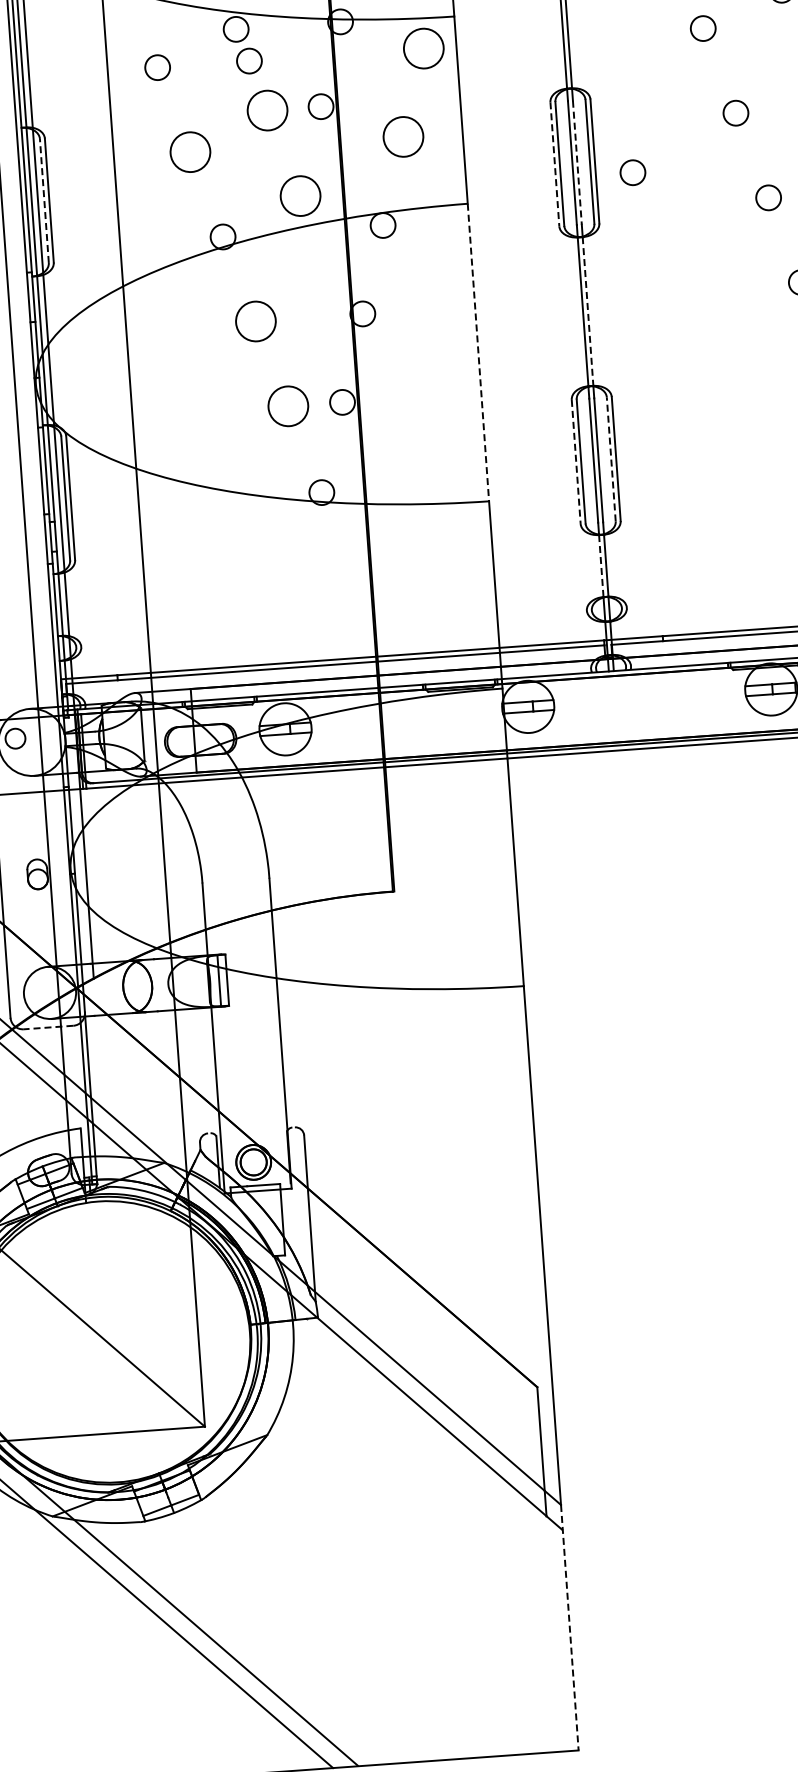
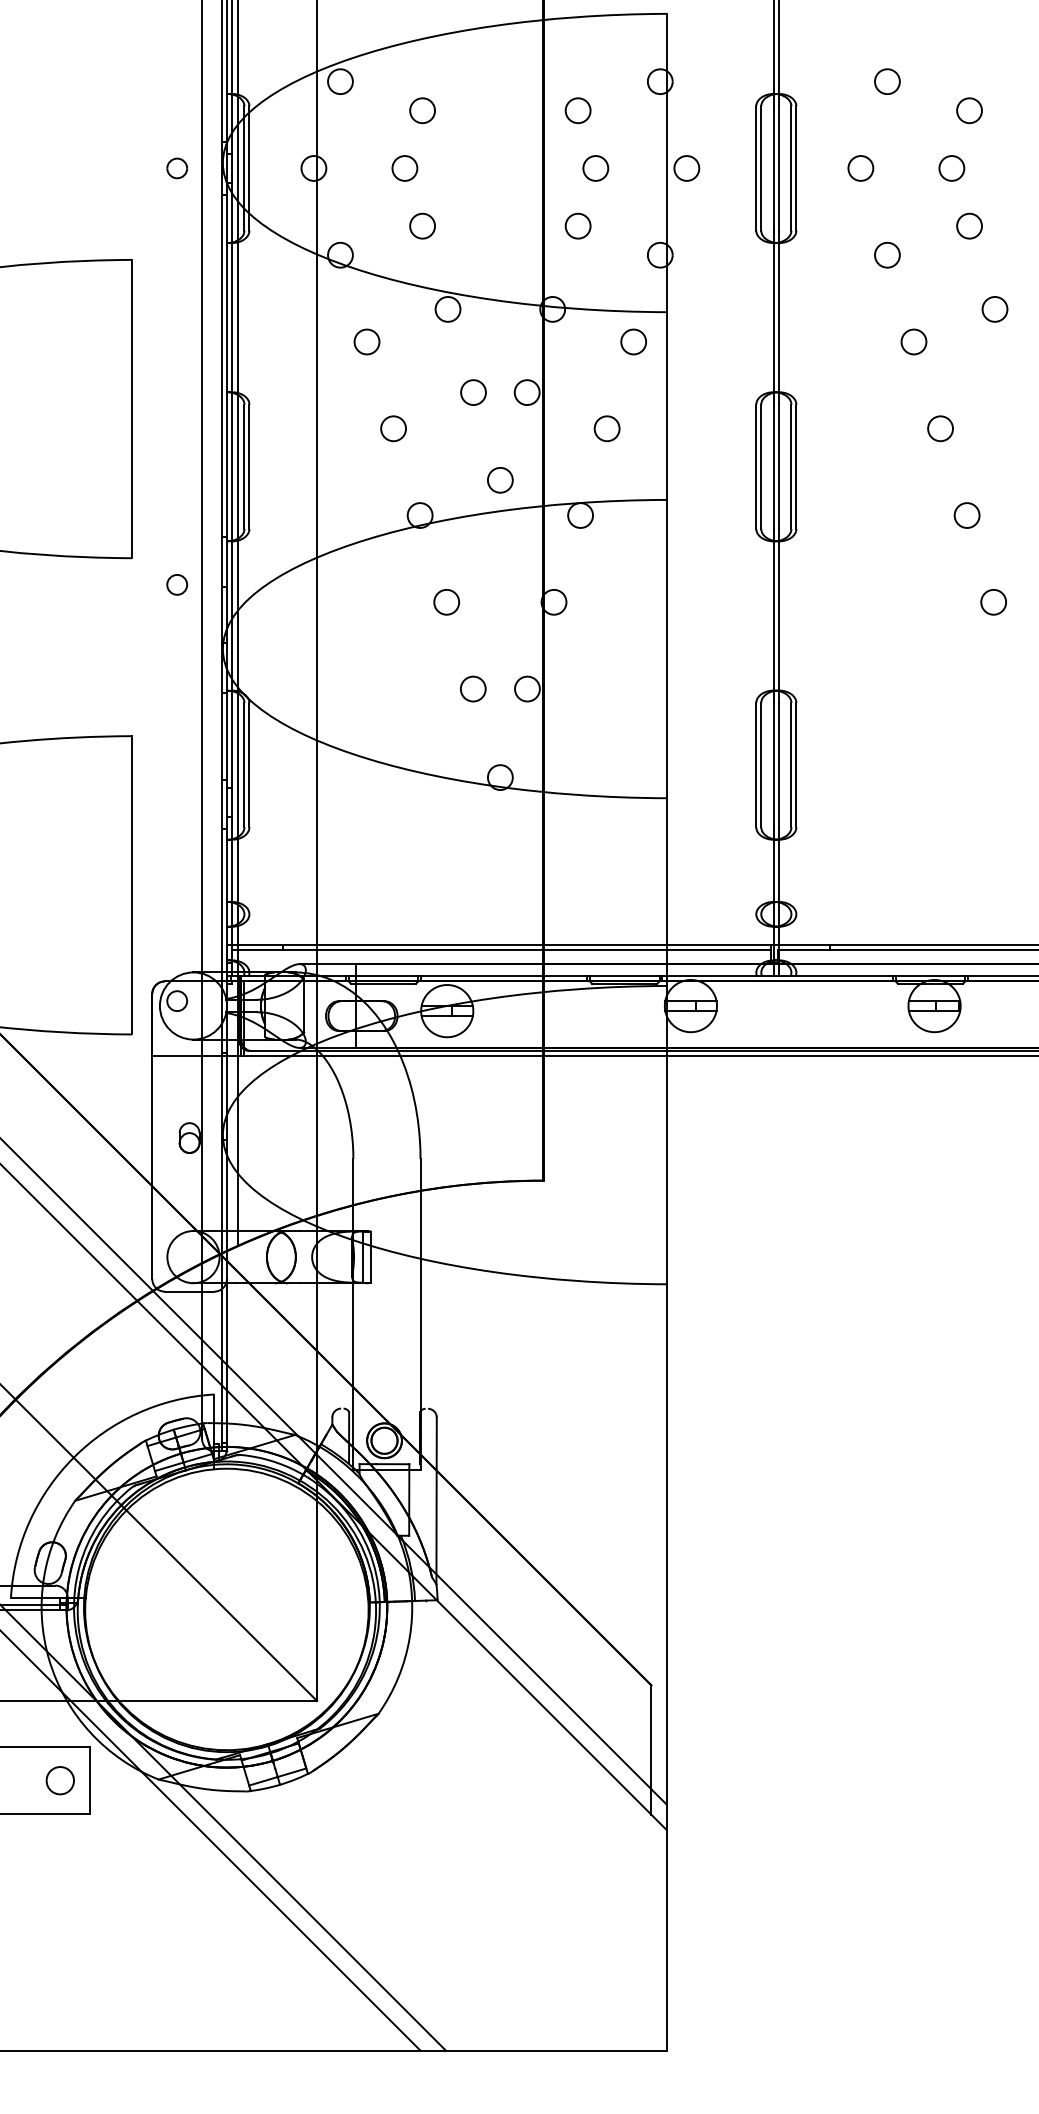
circle: (423, 48) -> (633, 341), size x0.62
circle: (248, 60) -> (458, 341), removed
circle: (267, 110) -> (473, 392), size x0.62
circle: (402, 136) -> (606, 428), size x0.62
circle: (190, 152) -> (393, 428), size x0.62
line: (577, 163) -> (778, 467), dashed -> solid
line: (555, 165) -> (756, 467), dashed -> solid
circle: (632, 172) -> (833, 480), removed
circle: (299, 195) -> (499, 479), size x0.62
line: (44, 200) -> (244, 466), dashed -> solid
line: (587, 311) -> (778, 615), dashed -> solid
circle: (255, 321) -> (446, 602), size x0.62
line: (478, 352) -> (666, 649), dashed -> solid
circle: (288, 405) -> (473, 688), size x0.62
line: (611, 458) -> (791, 764), dashed -> solid
line: (576, 462) -> (756, 765), dashed -> solid
line: (600, 566) -> (773, 871), dashed -> solid
line: (48, 1027) -> (189, 1291), dashed -> solid
line: (569, 1628) -> (666, 1928), dashed -> solid

